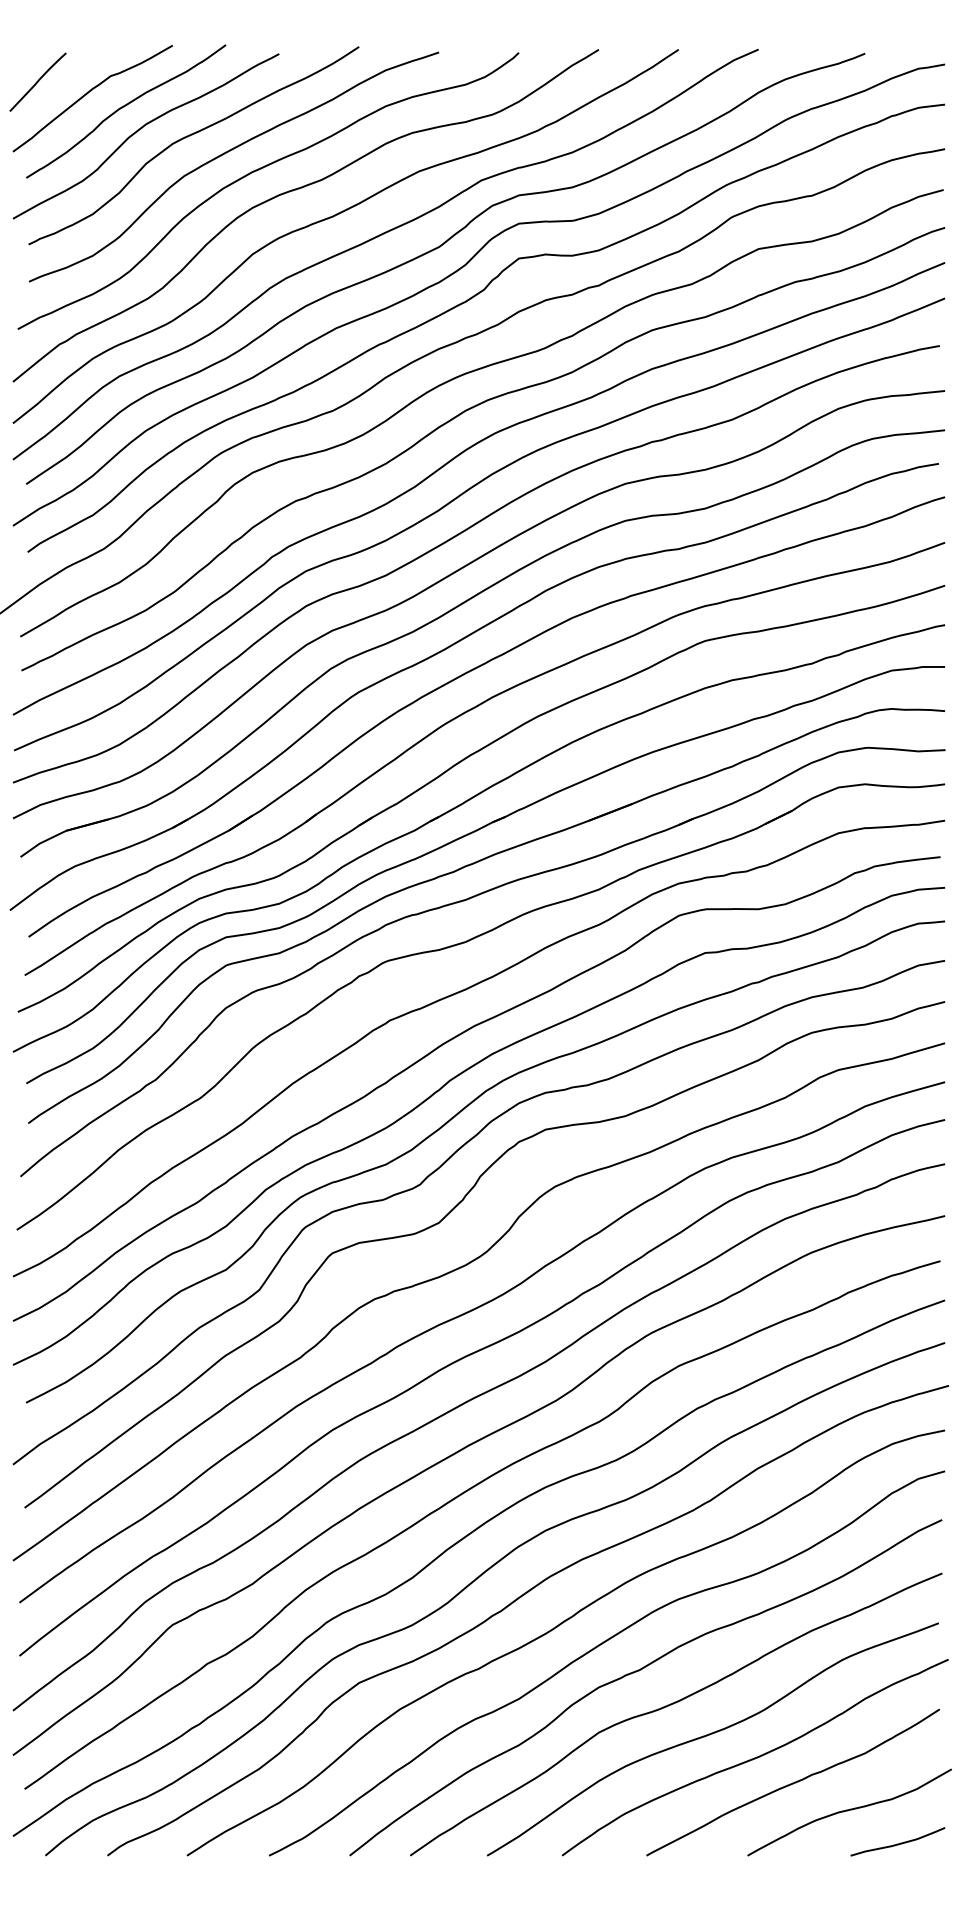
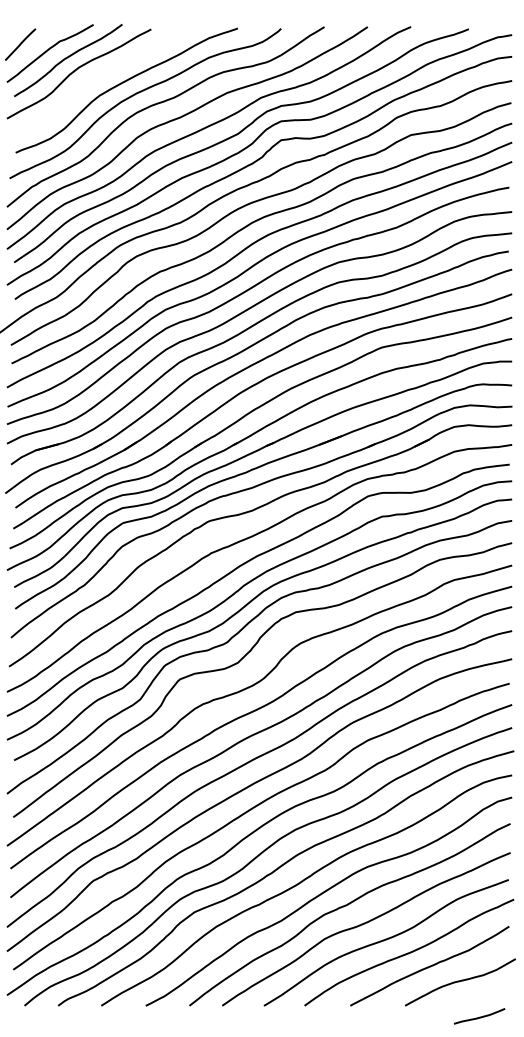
curve: (187, 139) -> (101, 75), removed
curve: (897, 1842) -> (479, 1016), moved

